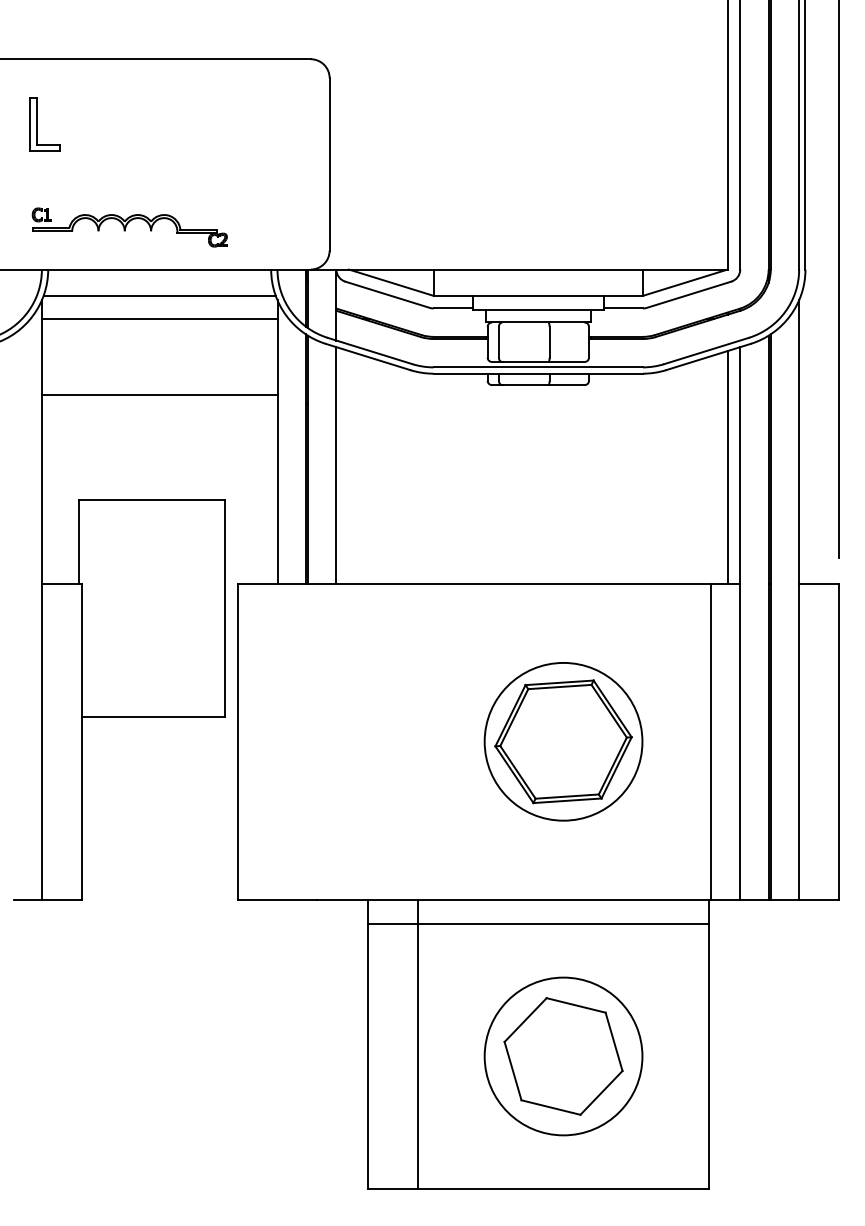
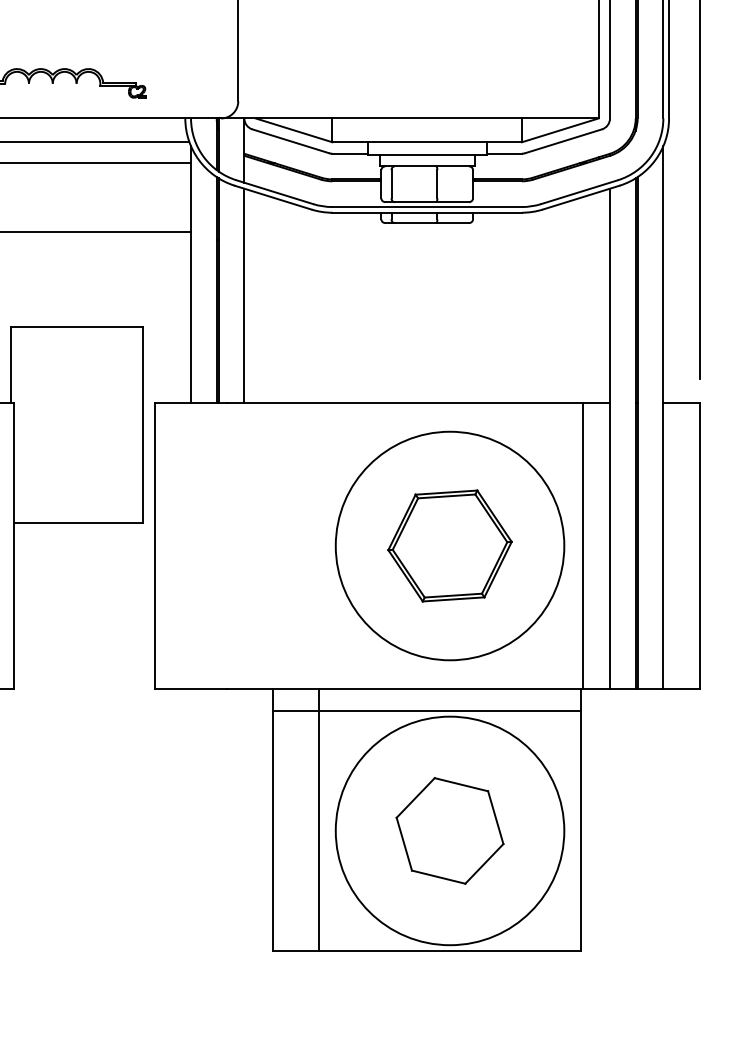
line: (727, 467) -> (598, 297), removed
circle: (563, 741) -> (449, 545), size x1.6
circle: (563, 1056) -> (449, 830), size x1.6

